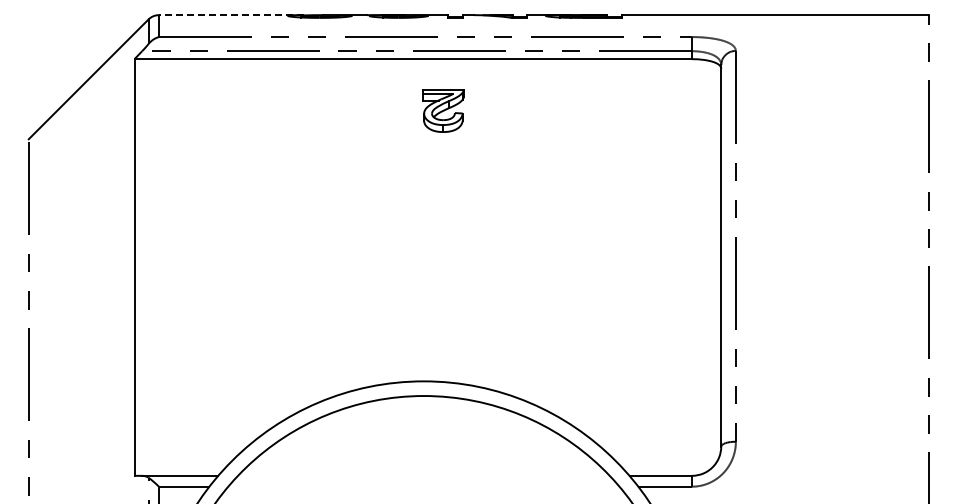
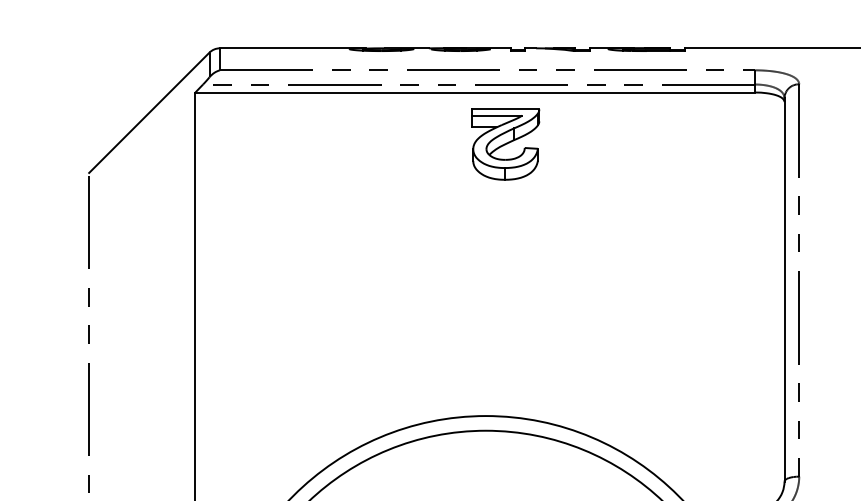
line: (231, 15) -> (292, 48), dashed -> solid
part: (443, 110) -> (505, 144), size x1.67

